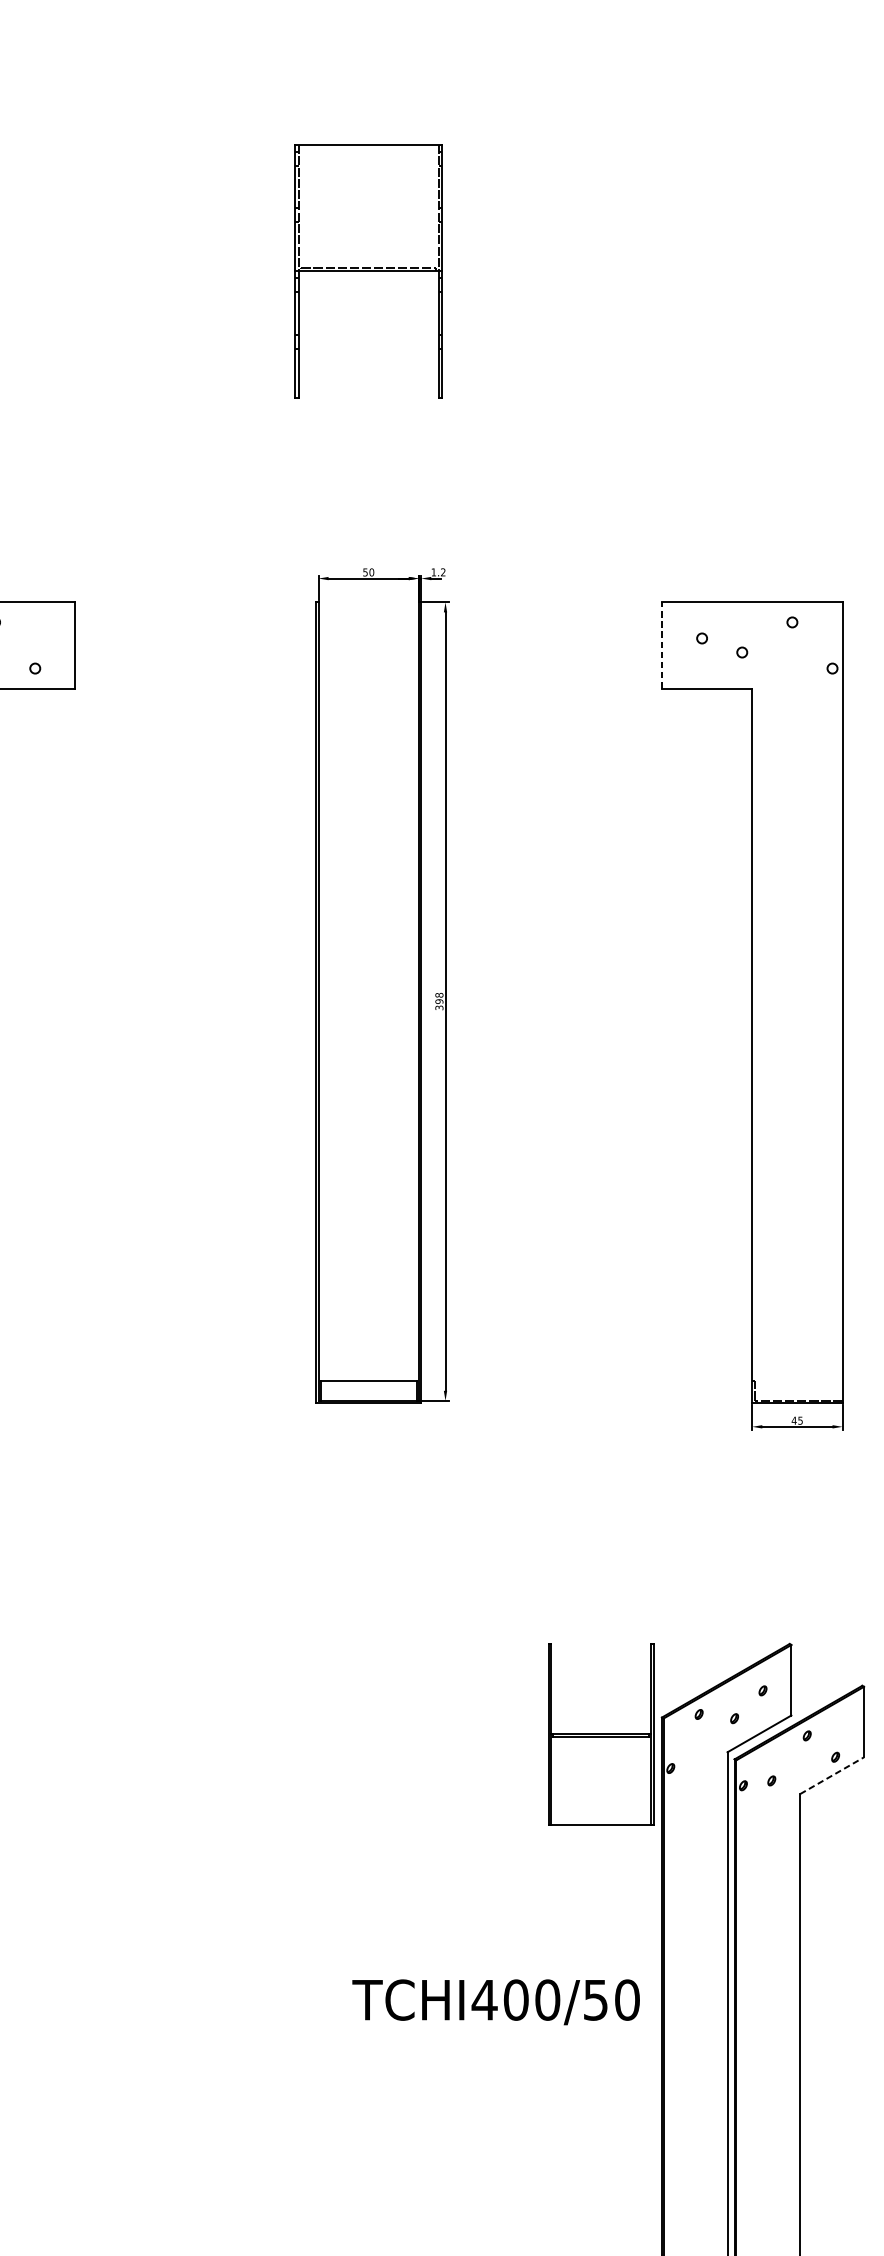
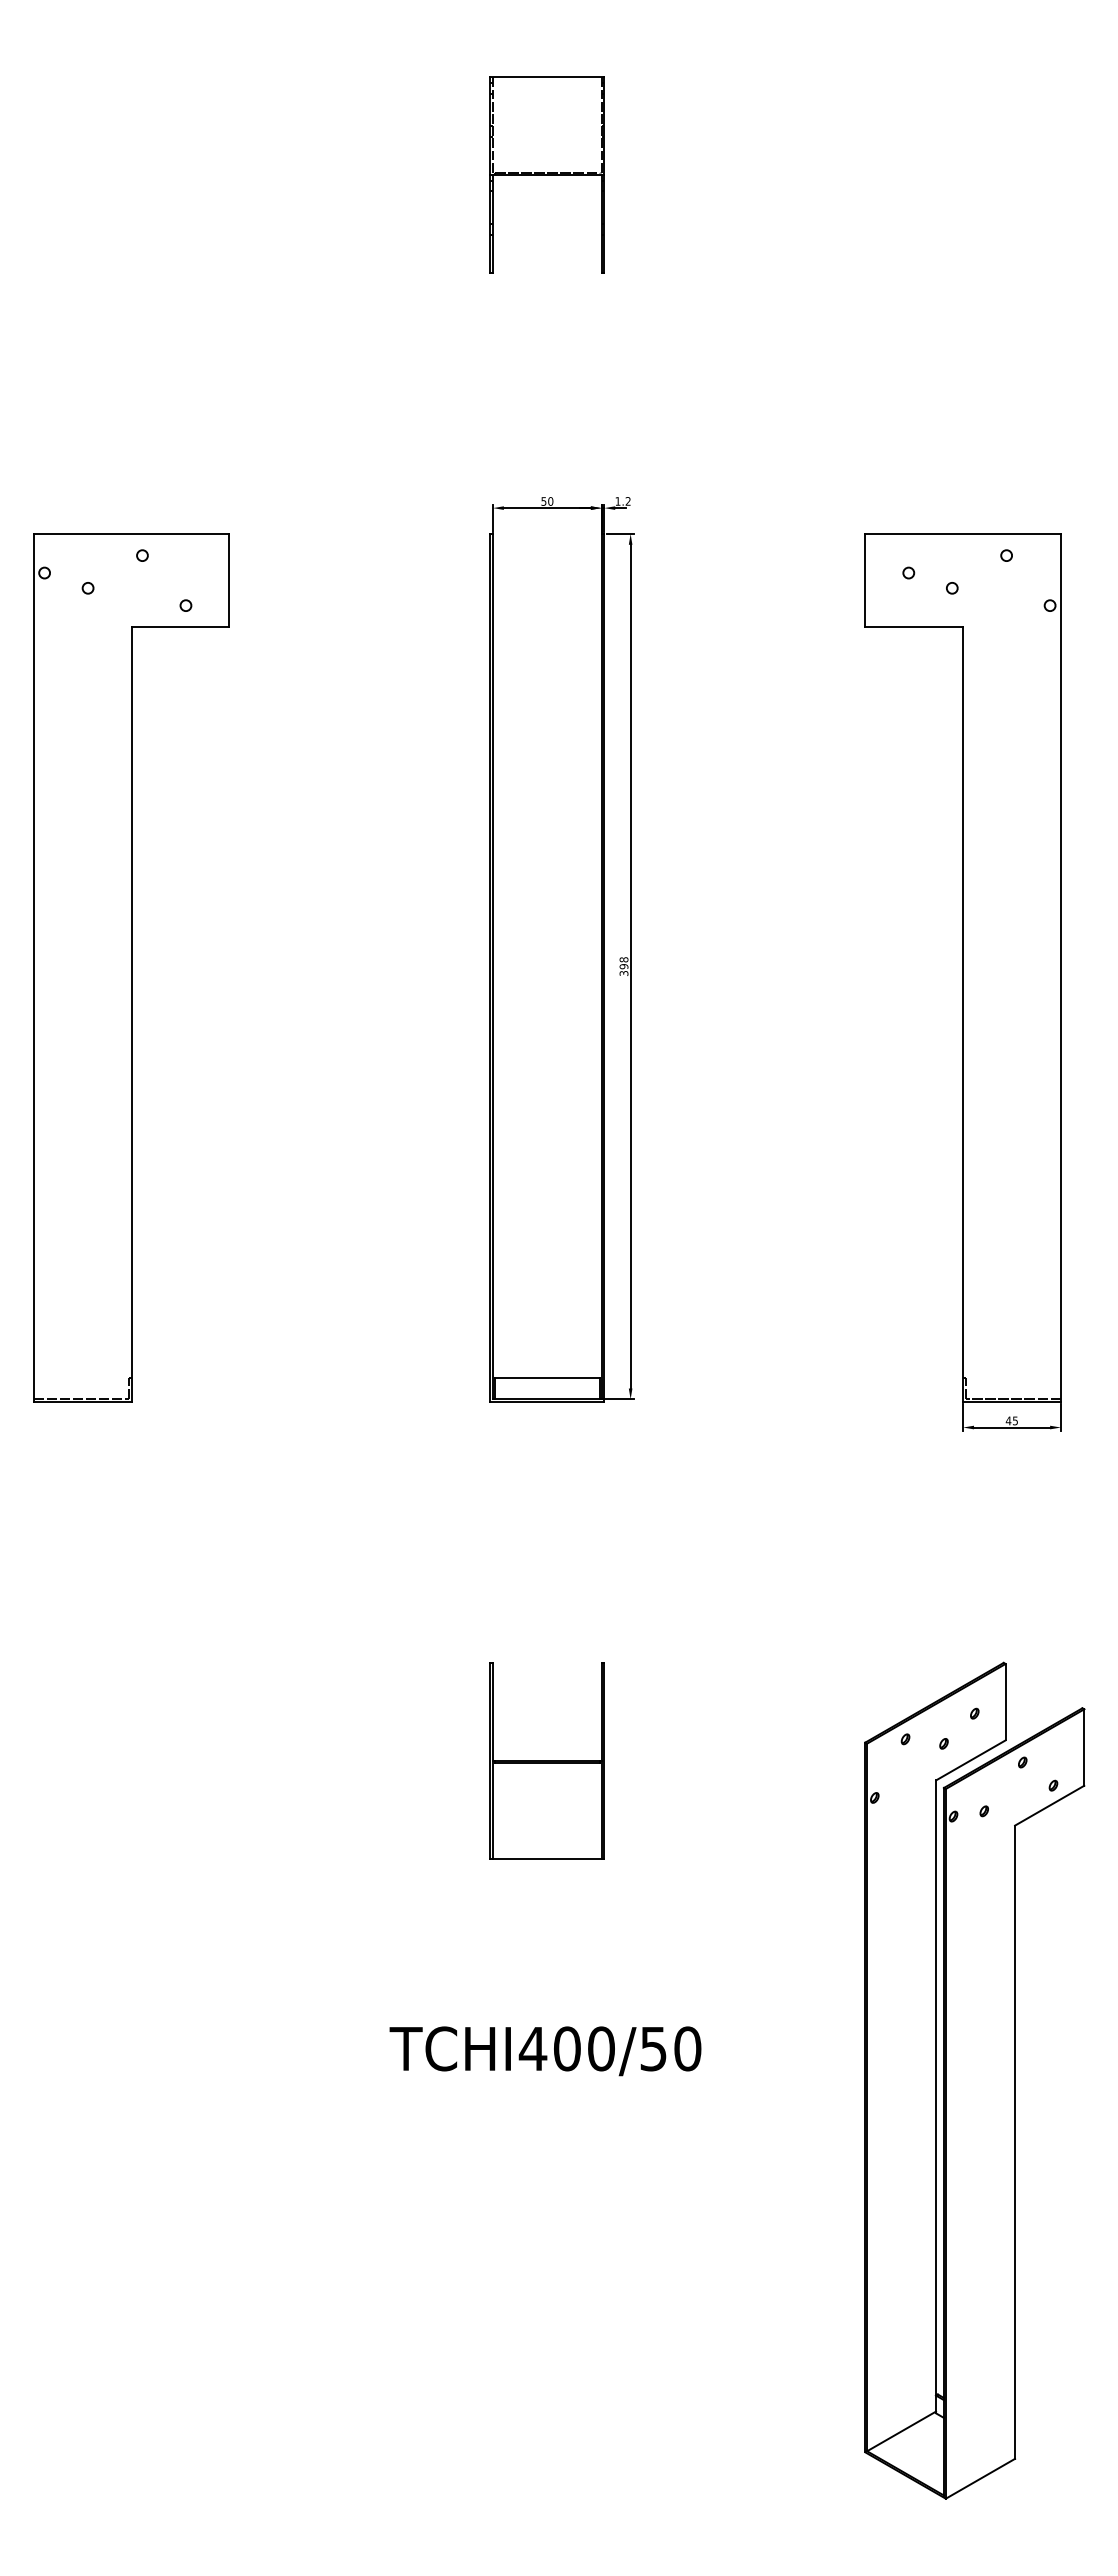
part: (367, 270) -> (546, 174), size x0.71
line: (662, 645) -> (865, 580), dashed -> solid
part: (600, 1734) -> (546, 1760), moved
line: (831, 1775) -> (1049, 1805), dashed -> solid
text: (496, 2002) -> (545, 2051), moved

